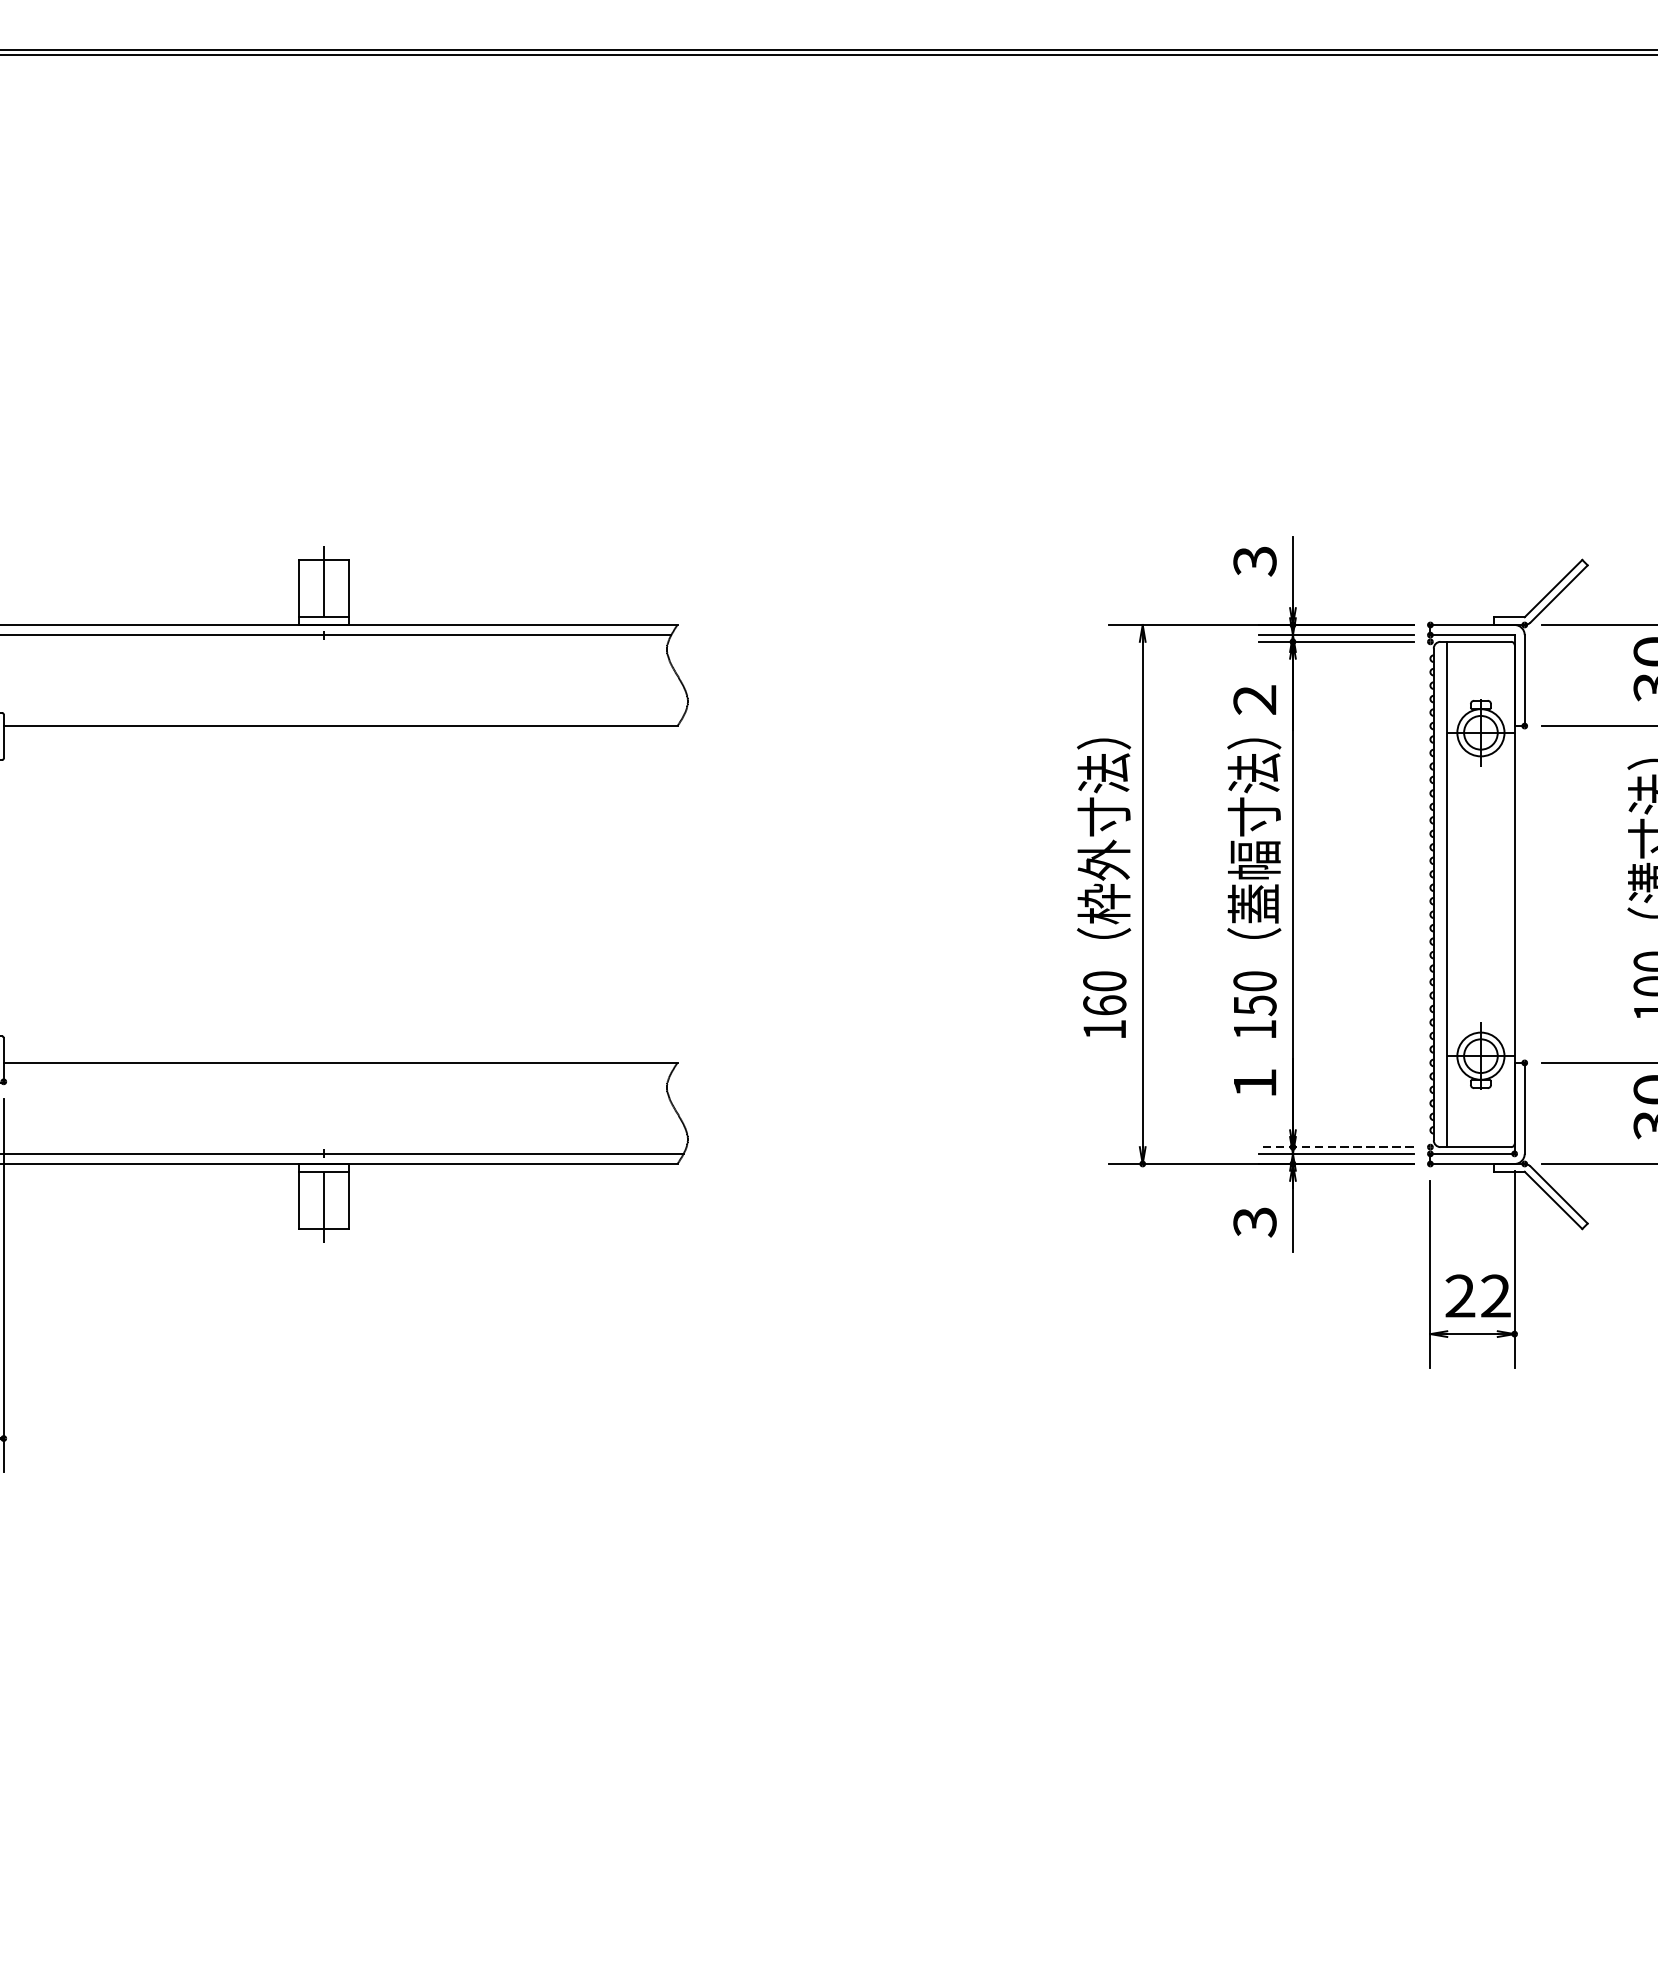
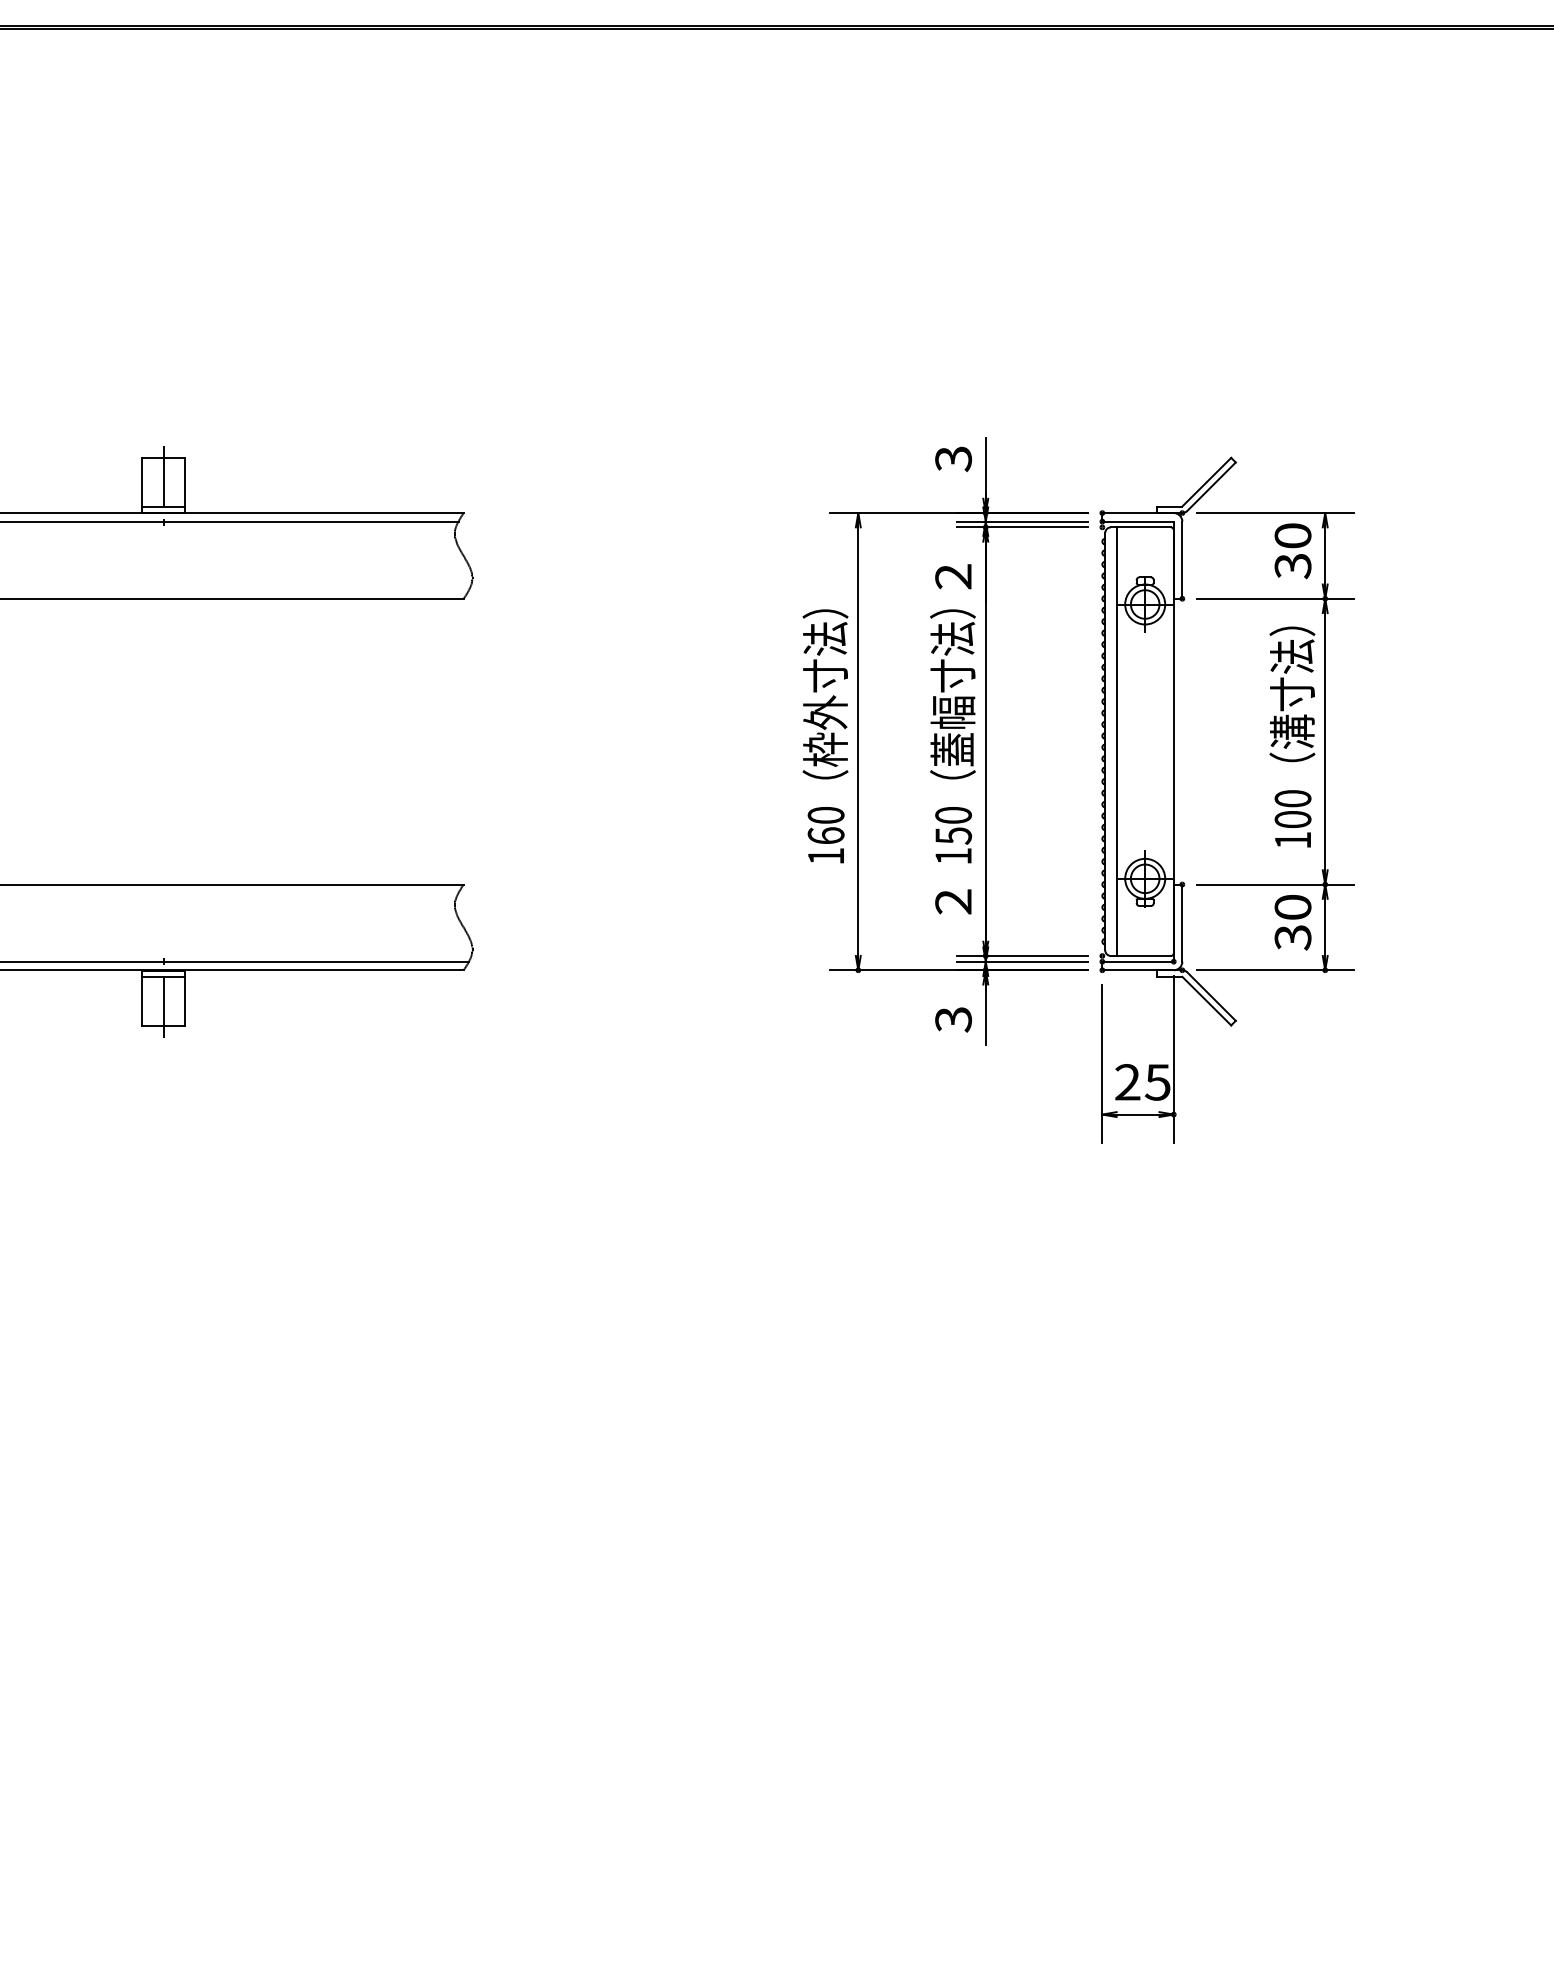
text: (1254, 1082) -> (953, 901), 1 -> 2
line: (1336, 1146) -> (1022, 955), dashed -> solid
text: (1495, 1296) -> (1157, 1082), 22 -> 25

